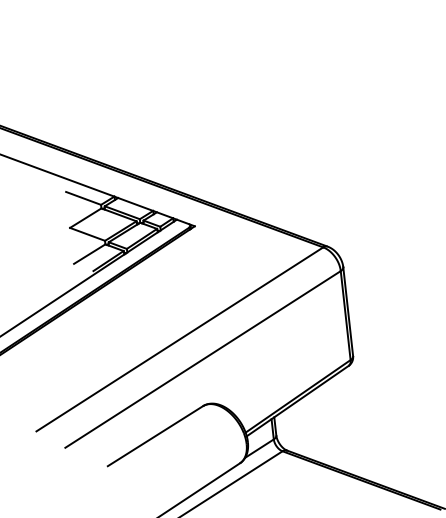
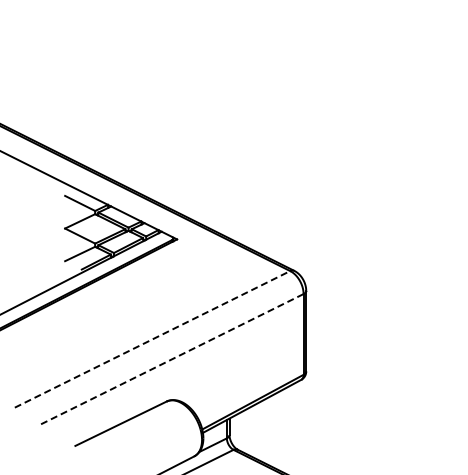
line: (179, 339) -> (152, 339), solid -> dashed
line: (203, 359) -> (171, 359), solid -> dashed

